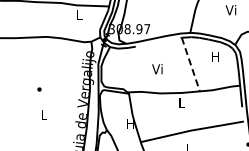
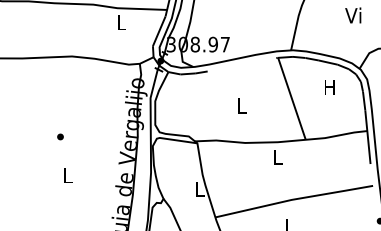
line: (191, 65) -> (292, 100), dashed -> solid
text: (157, 69) -> (240, 106), Vi -> L
text: (130, 123) -> (199, 188), H -> L

